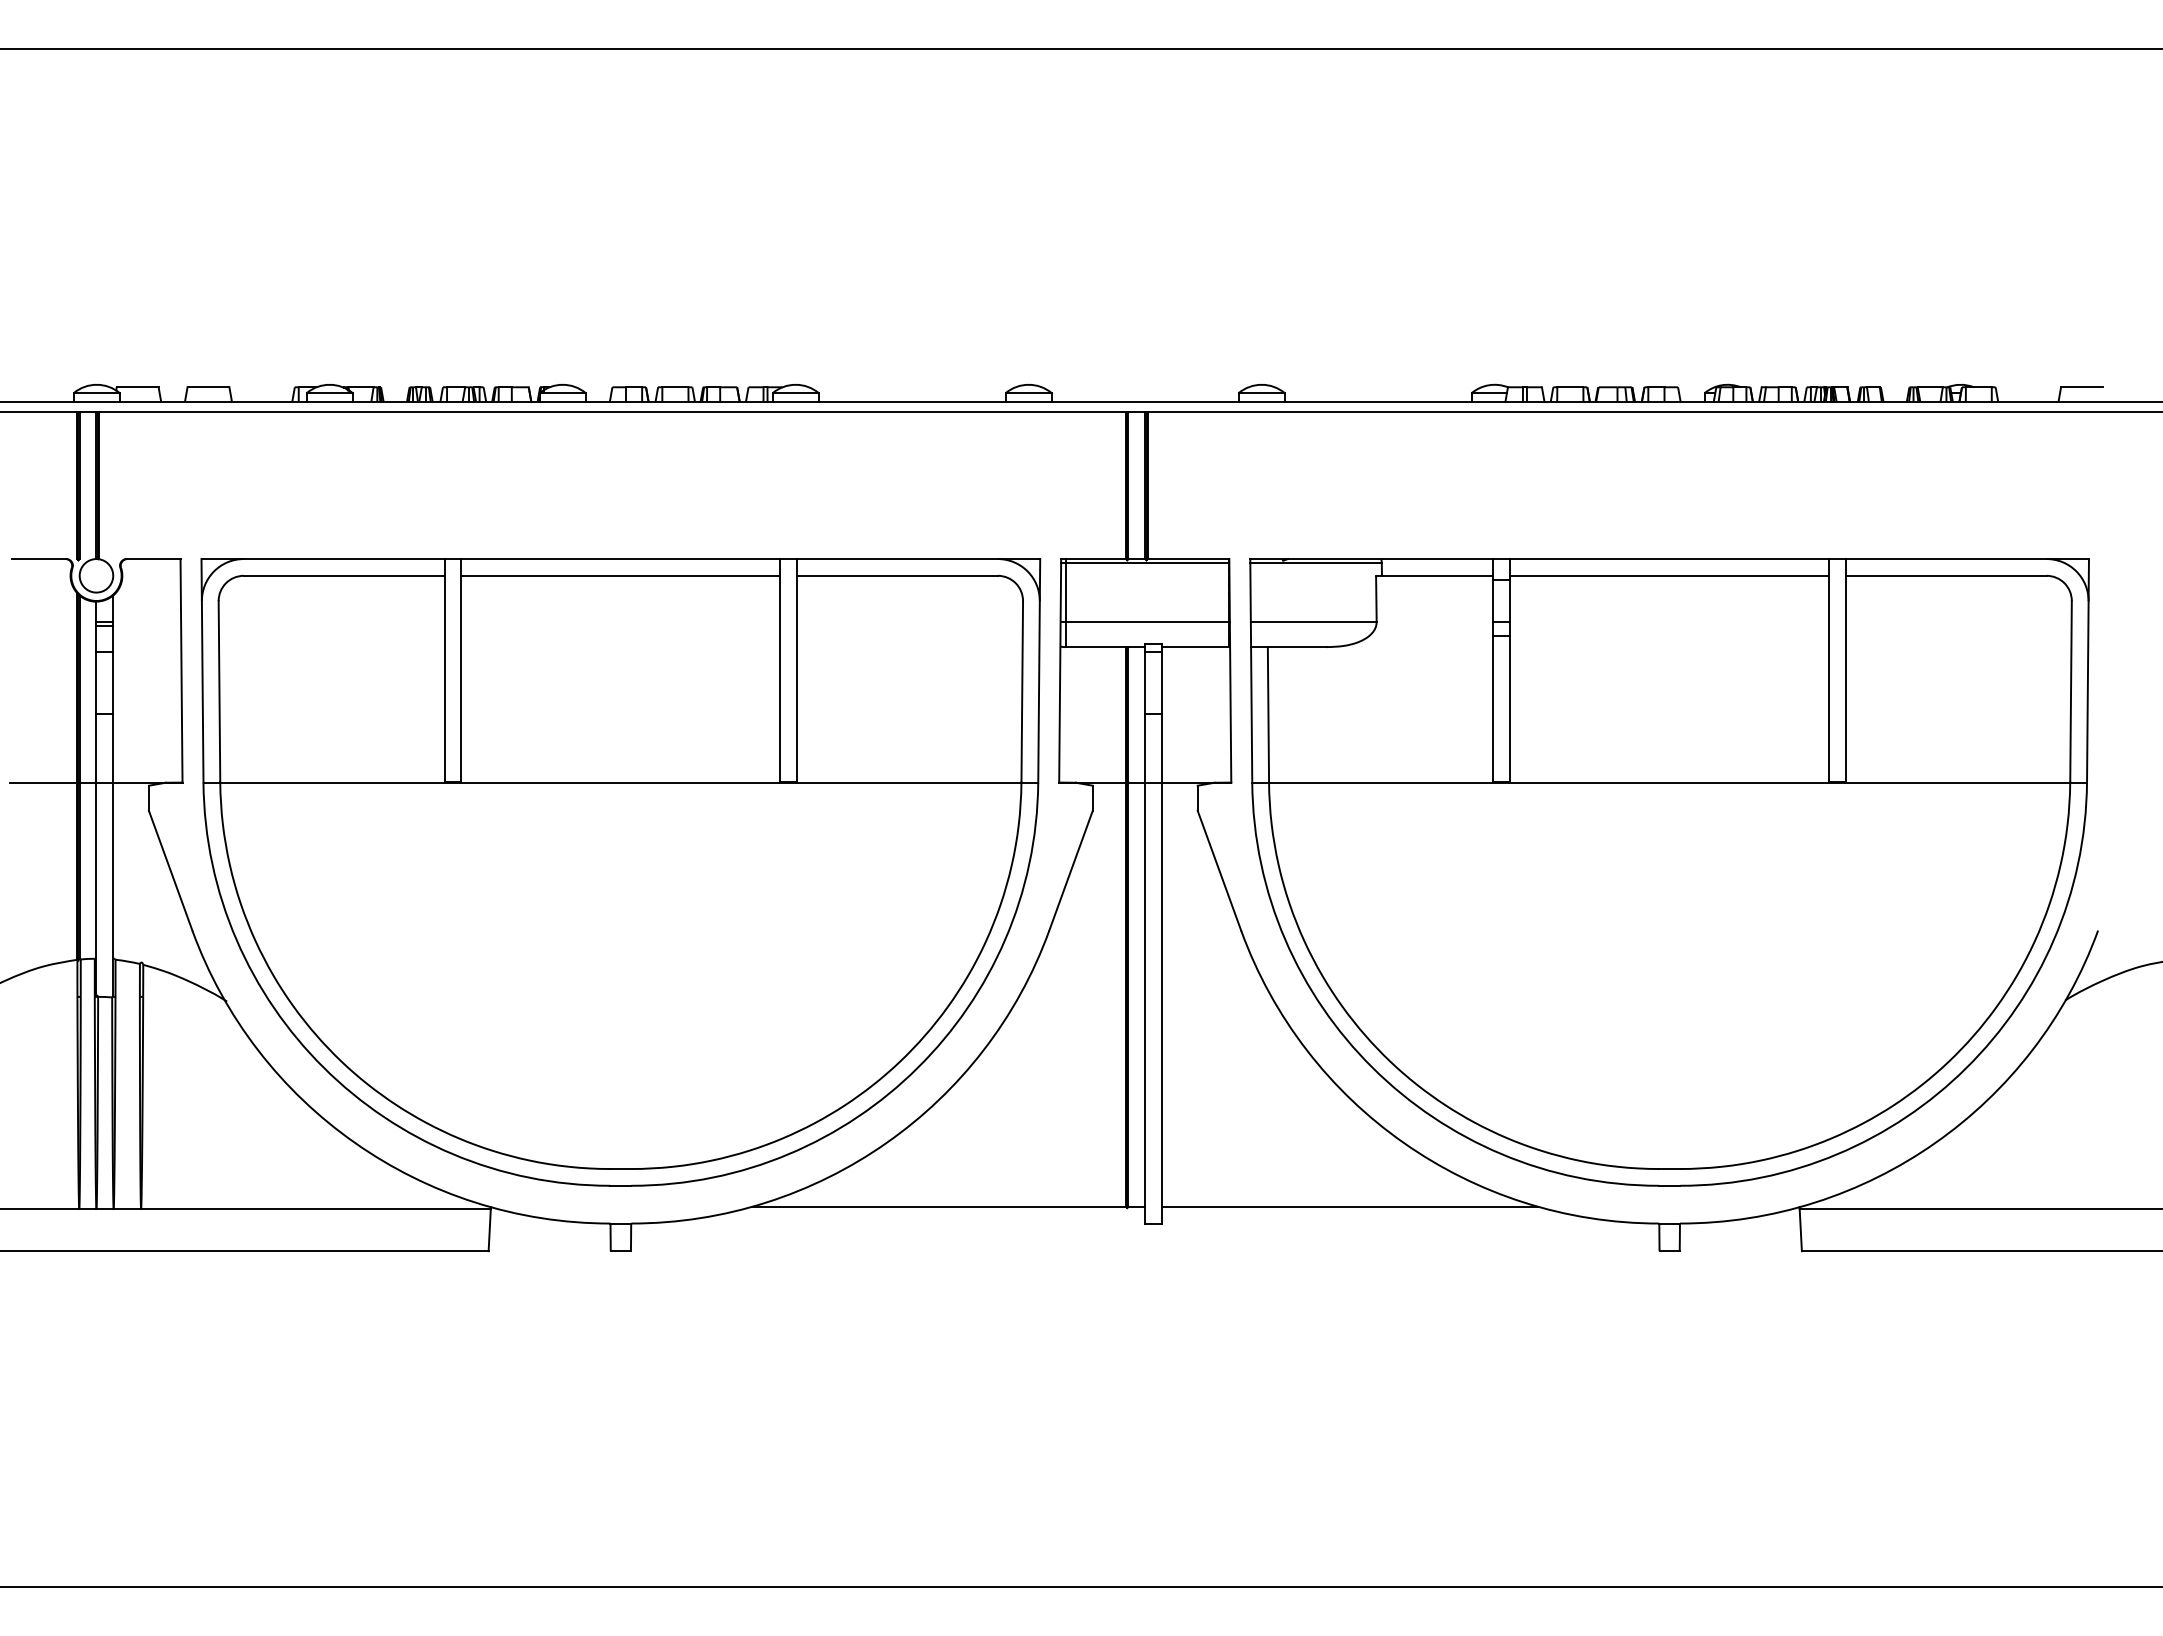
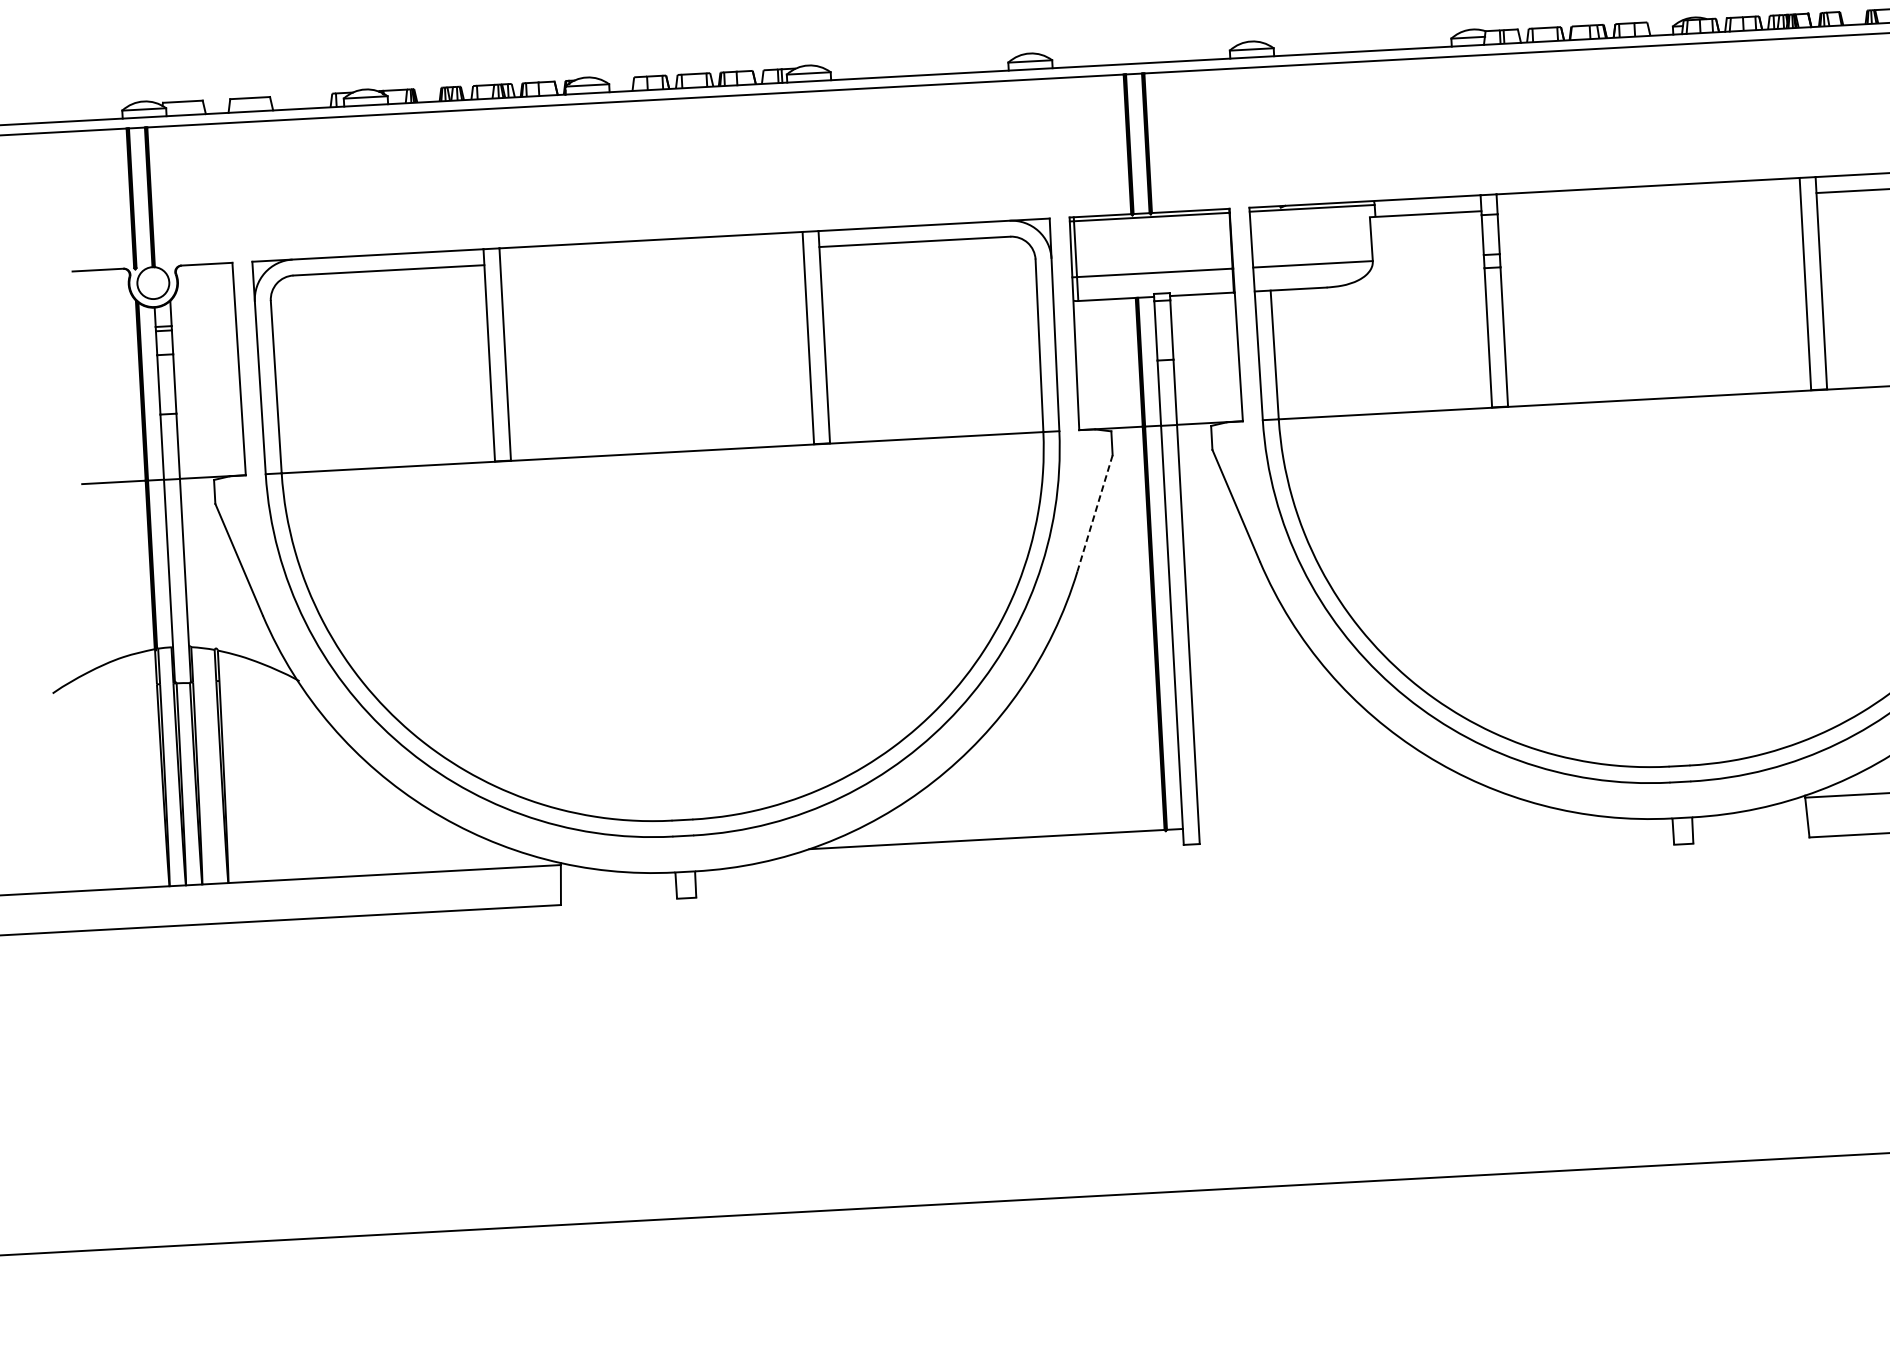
line: (620, 575) -> (651, 255), removed
line: (1669, 575) -> (1648, 201), removed
line: (1071, 870) -> (1095, 513), solid -> dashed
line: (1350, 1206) -> (1378, 818), removed

